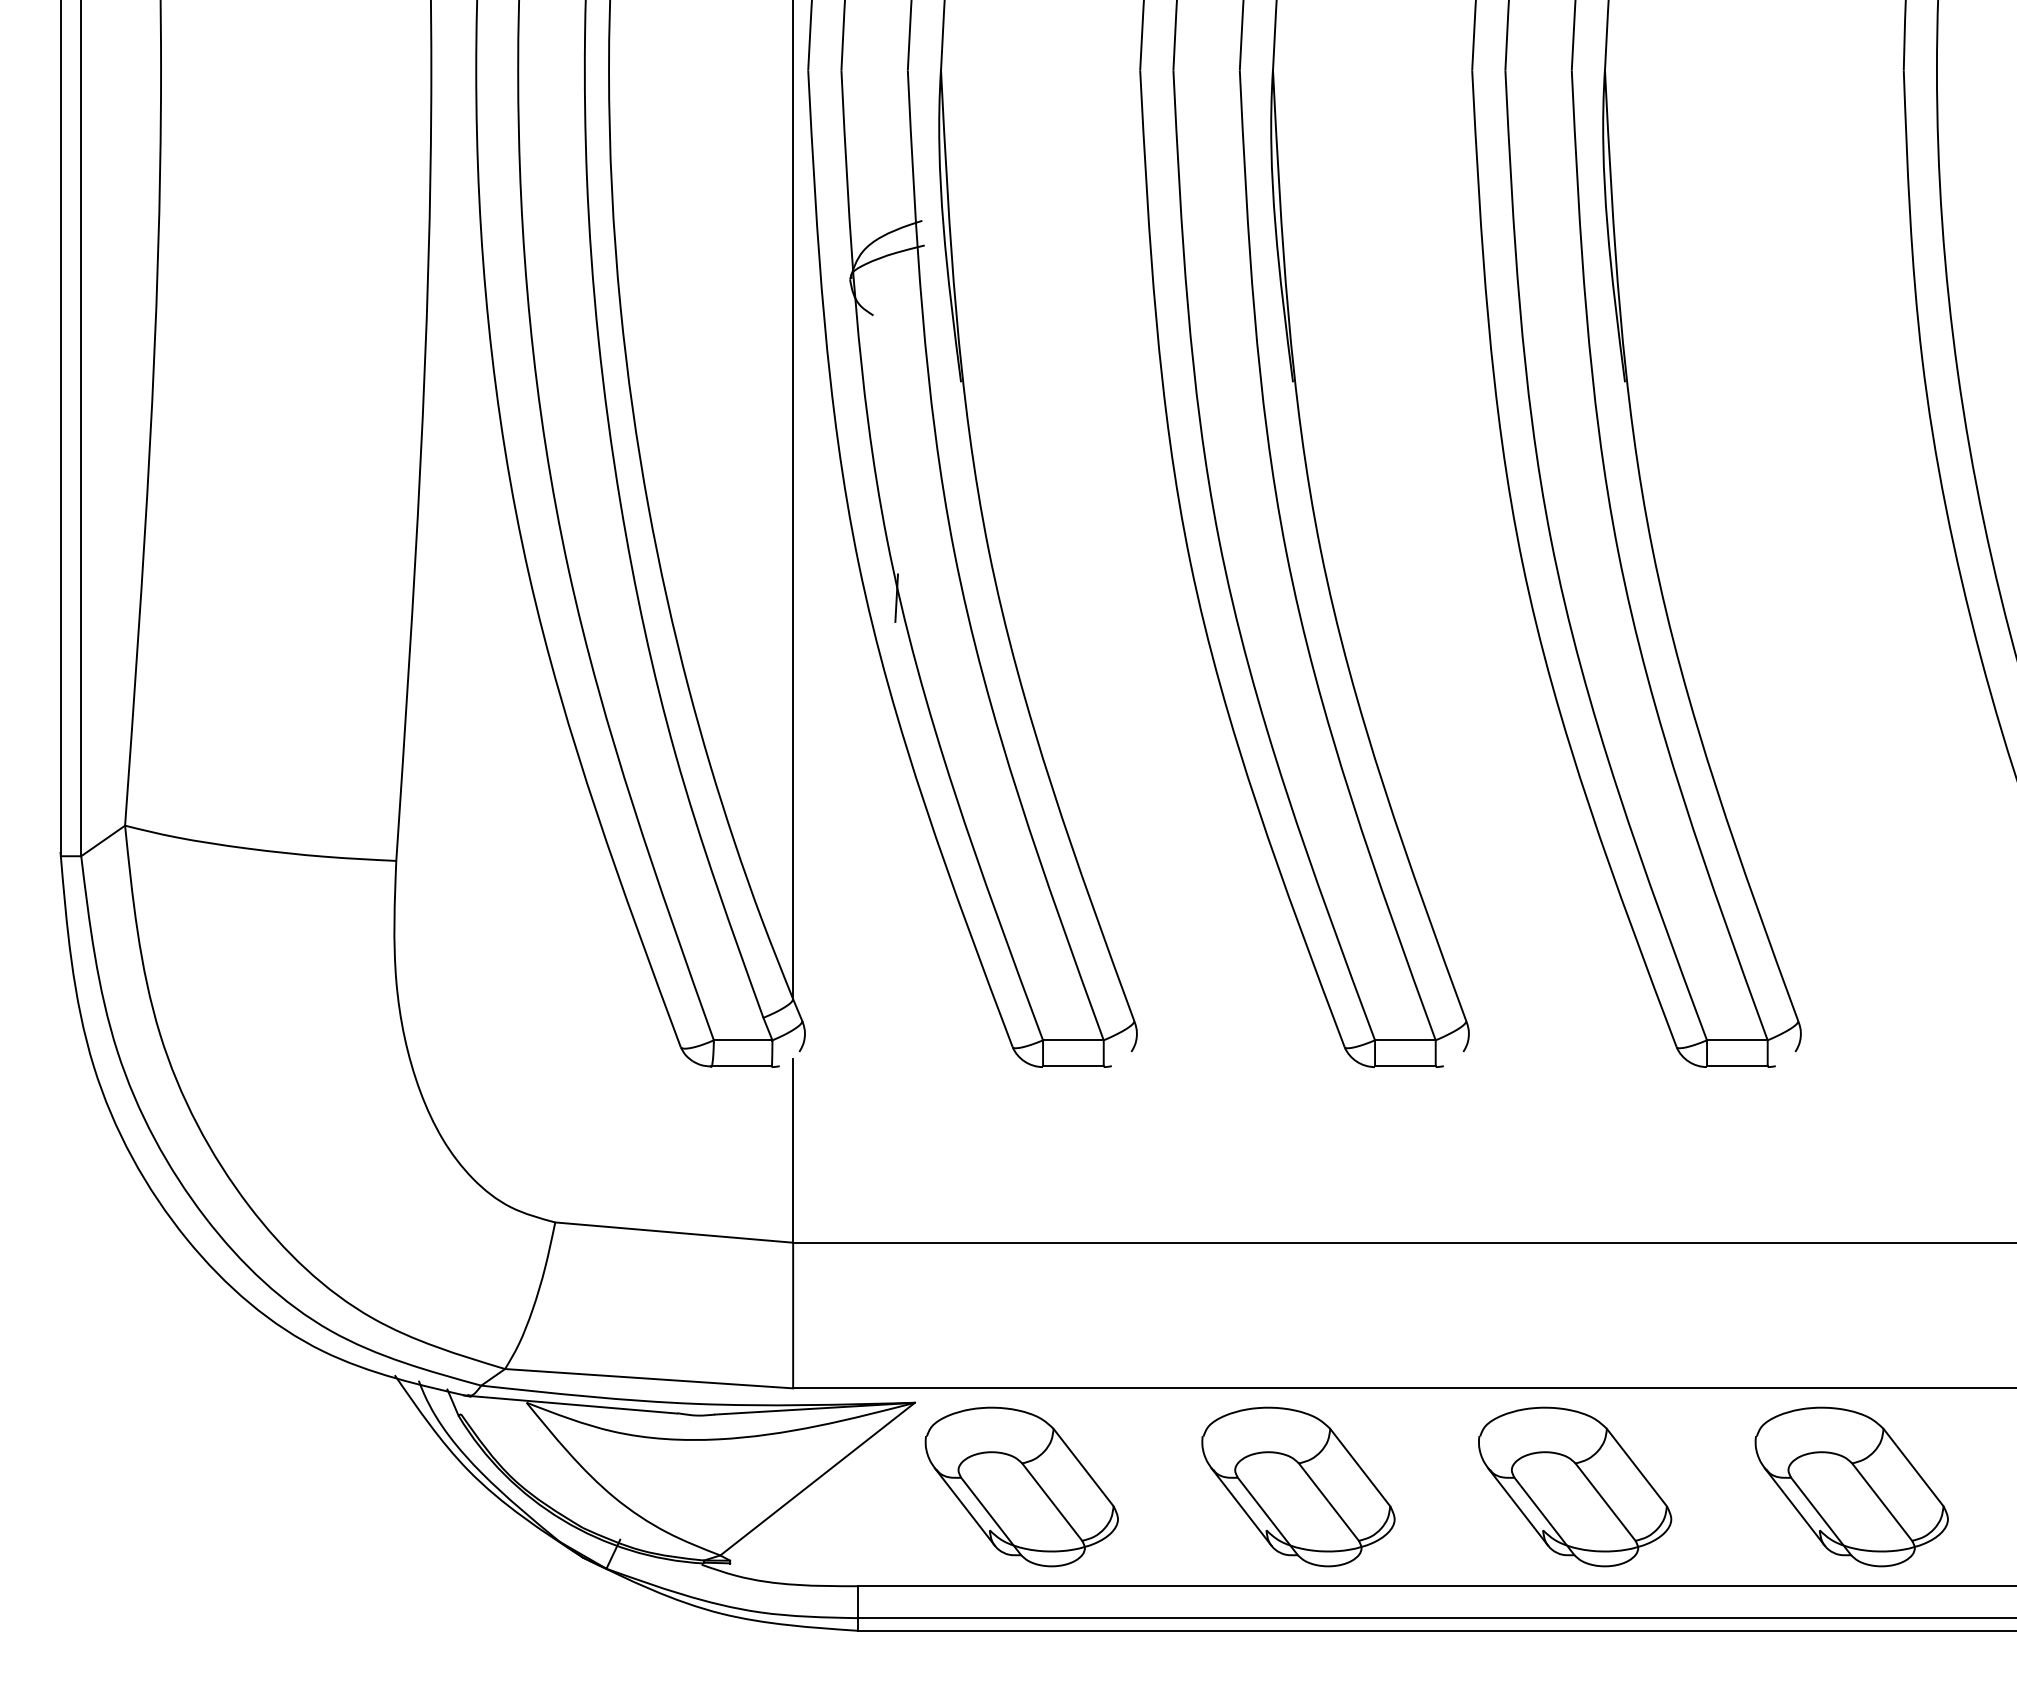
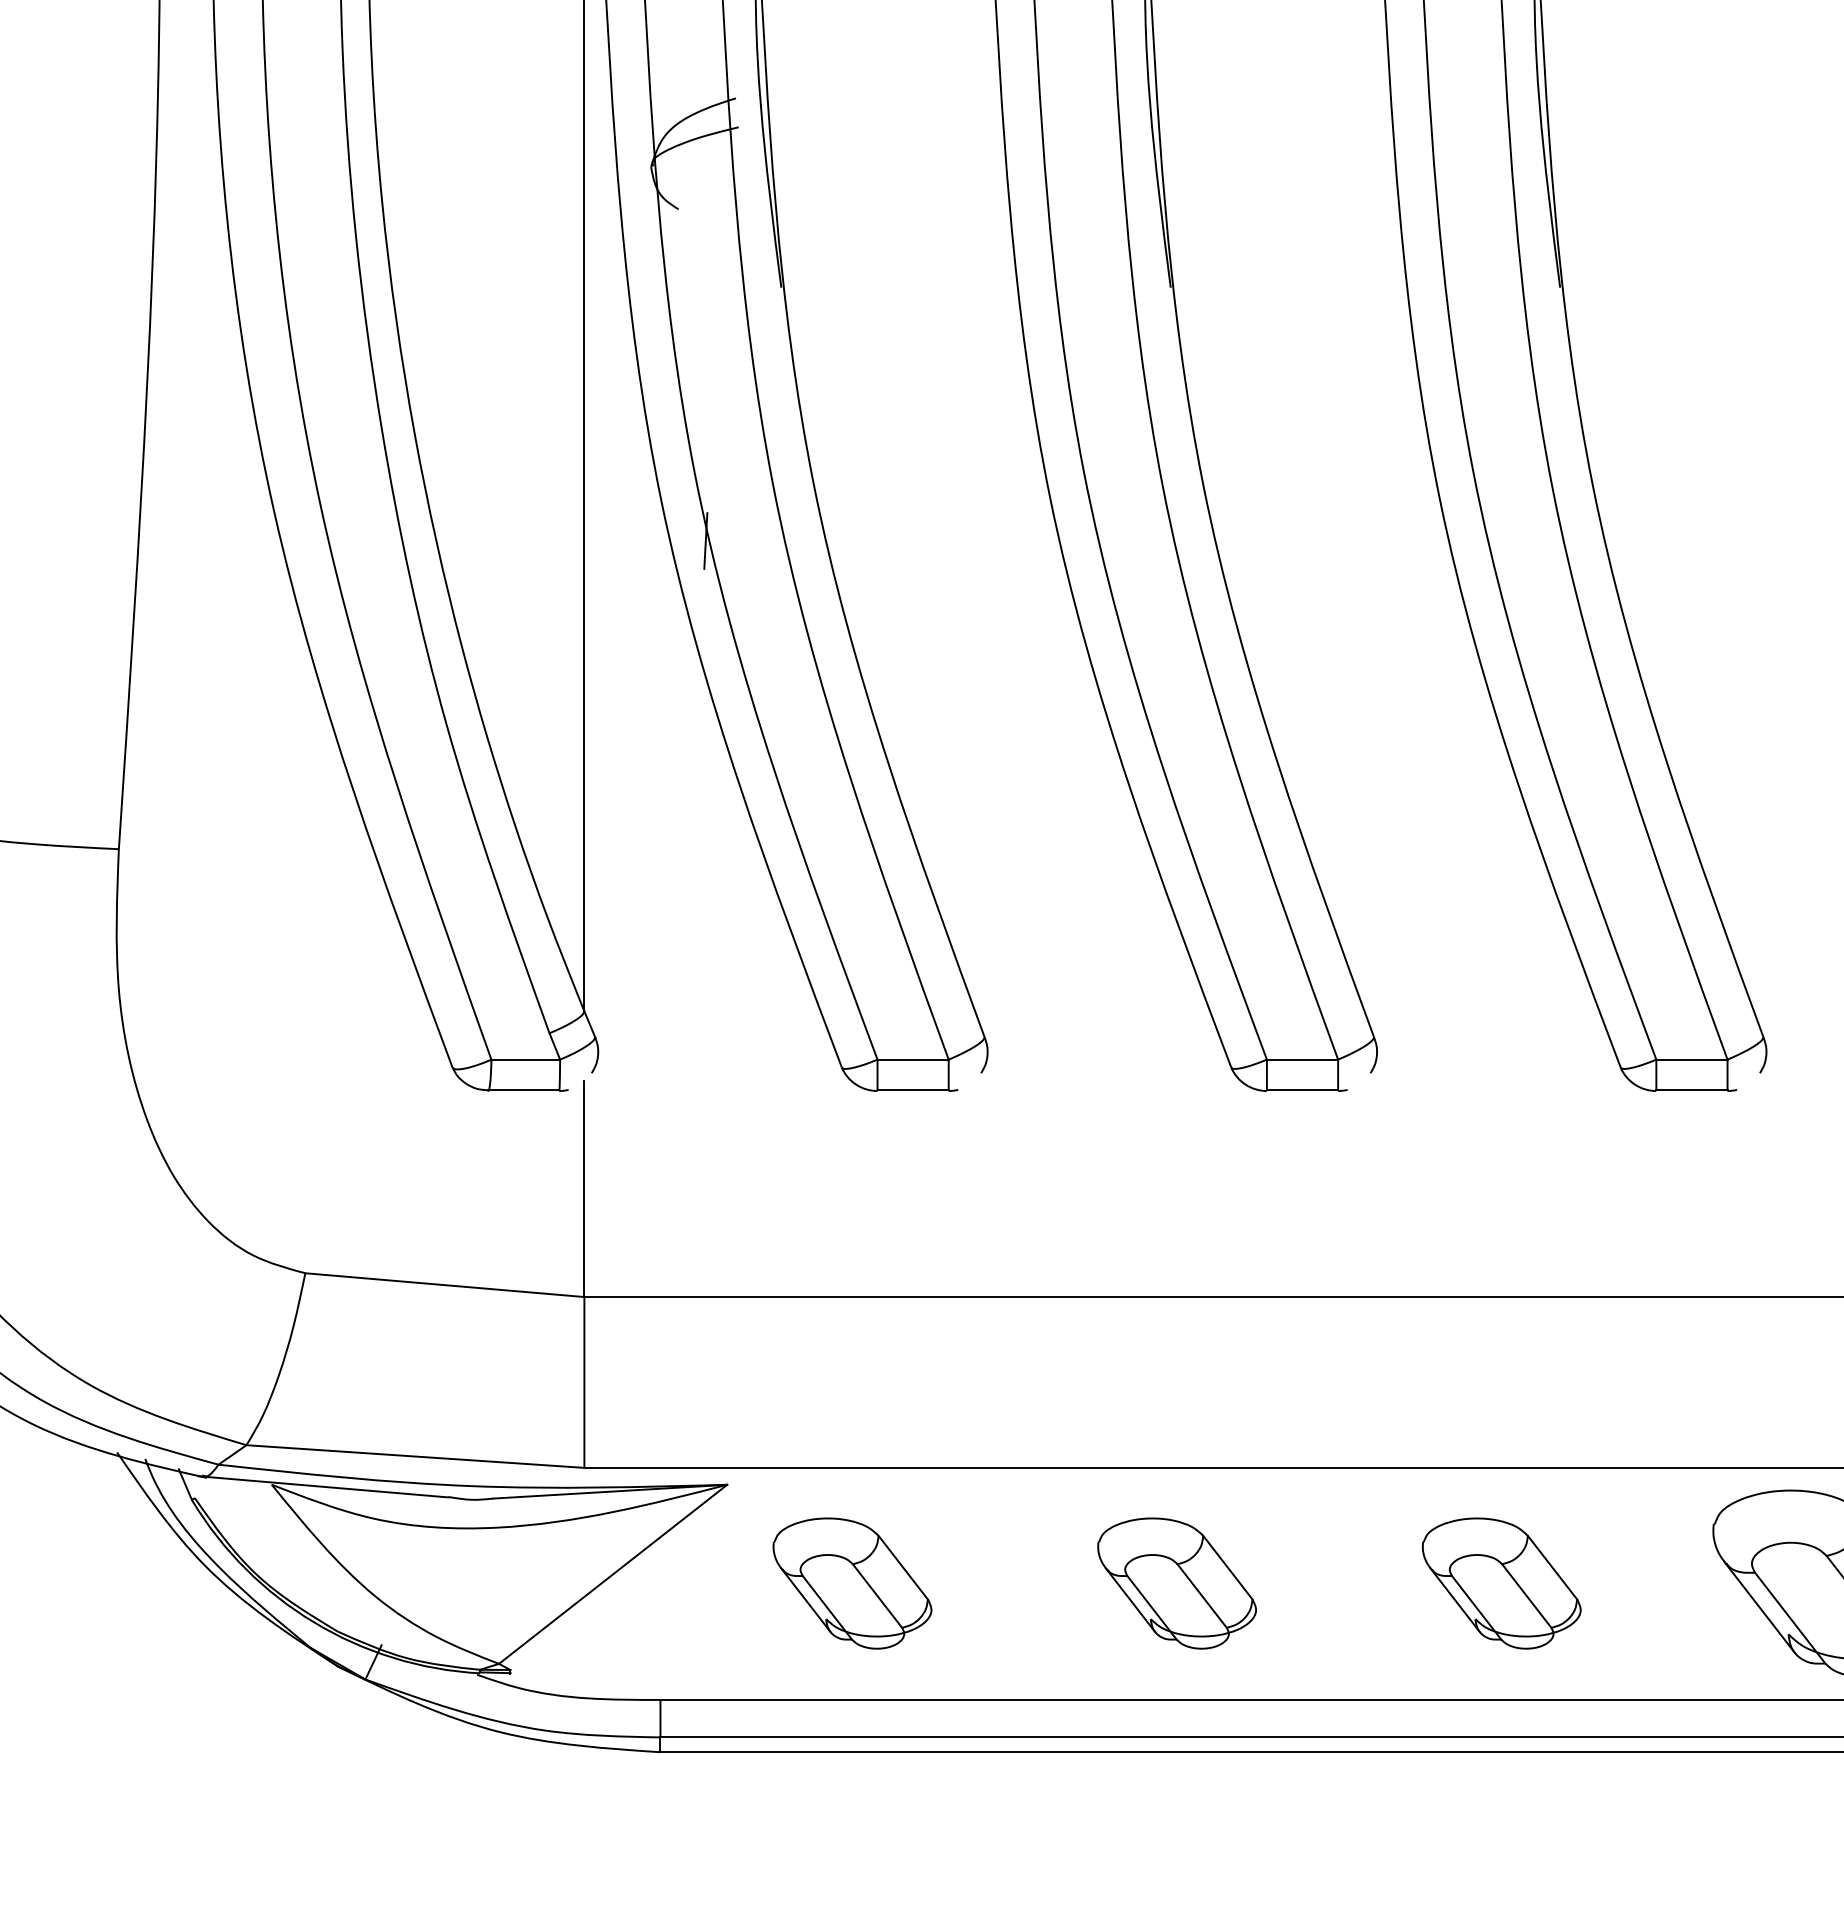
part: (1021, 1486) -> (852, 1582), size x0.7
part: (1298, 1486) -> (1177, 1582), size x0.7
part: (1575, 1486) -> (1502, 1582), size x0.7

